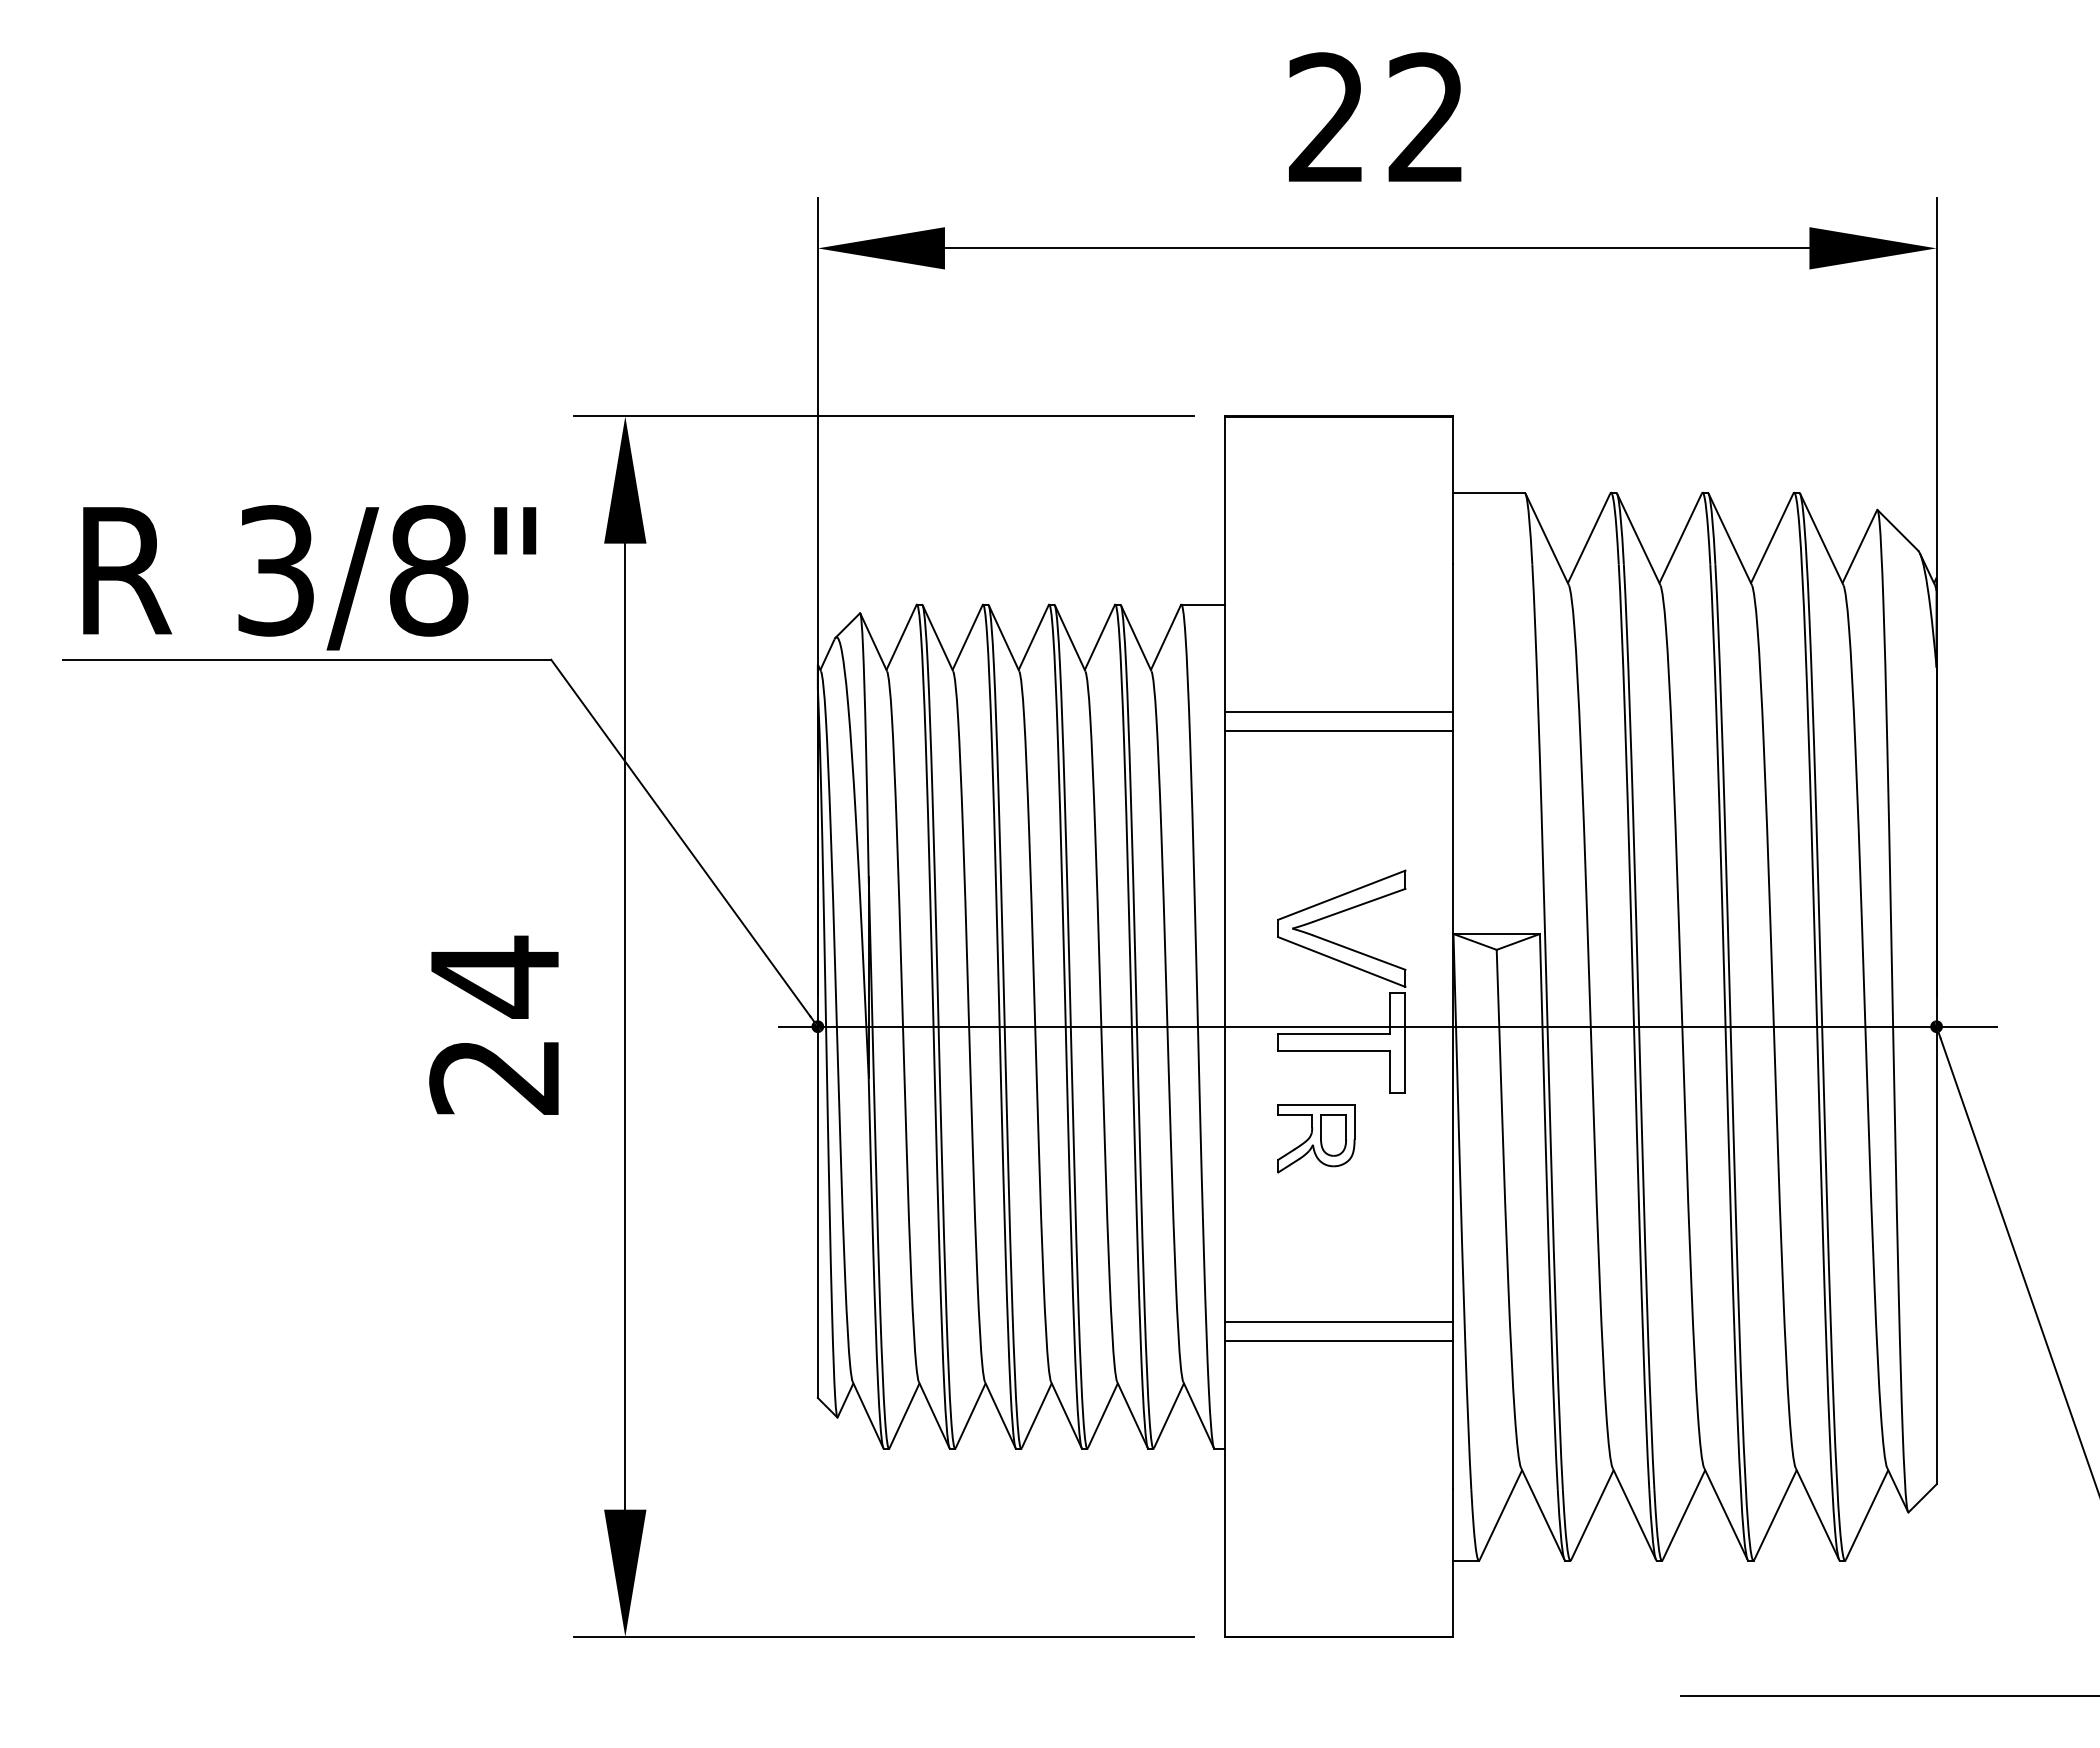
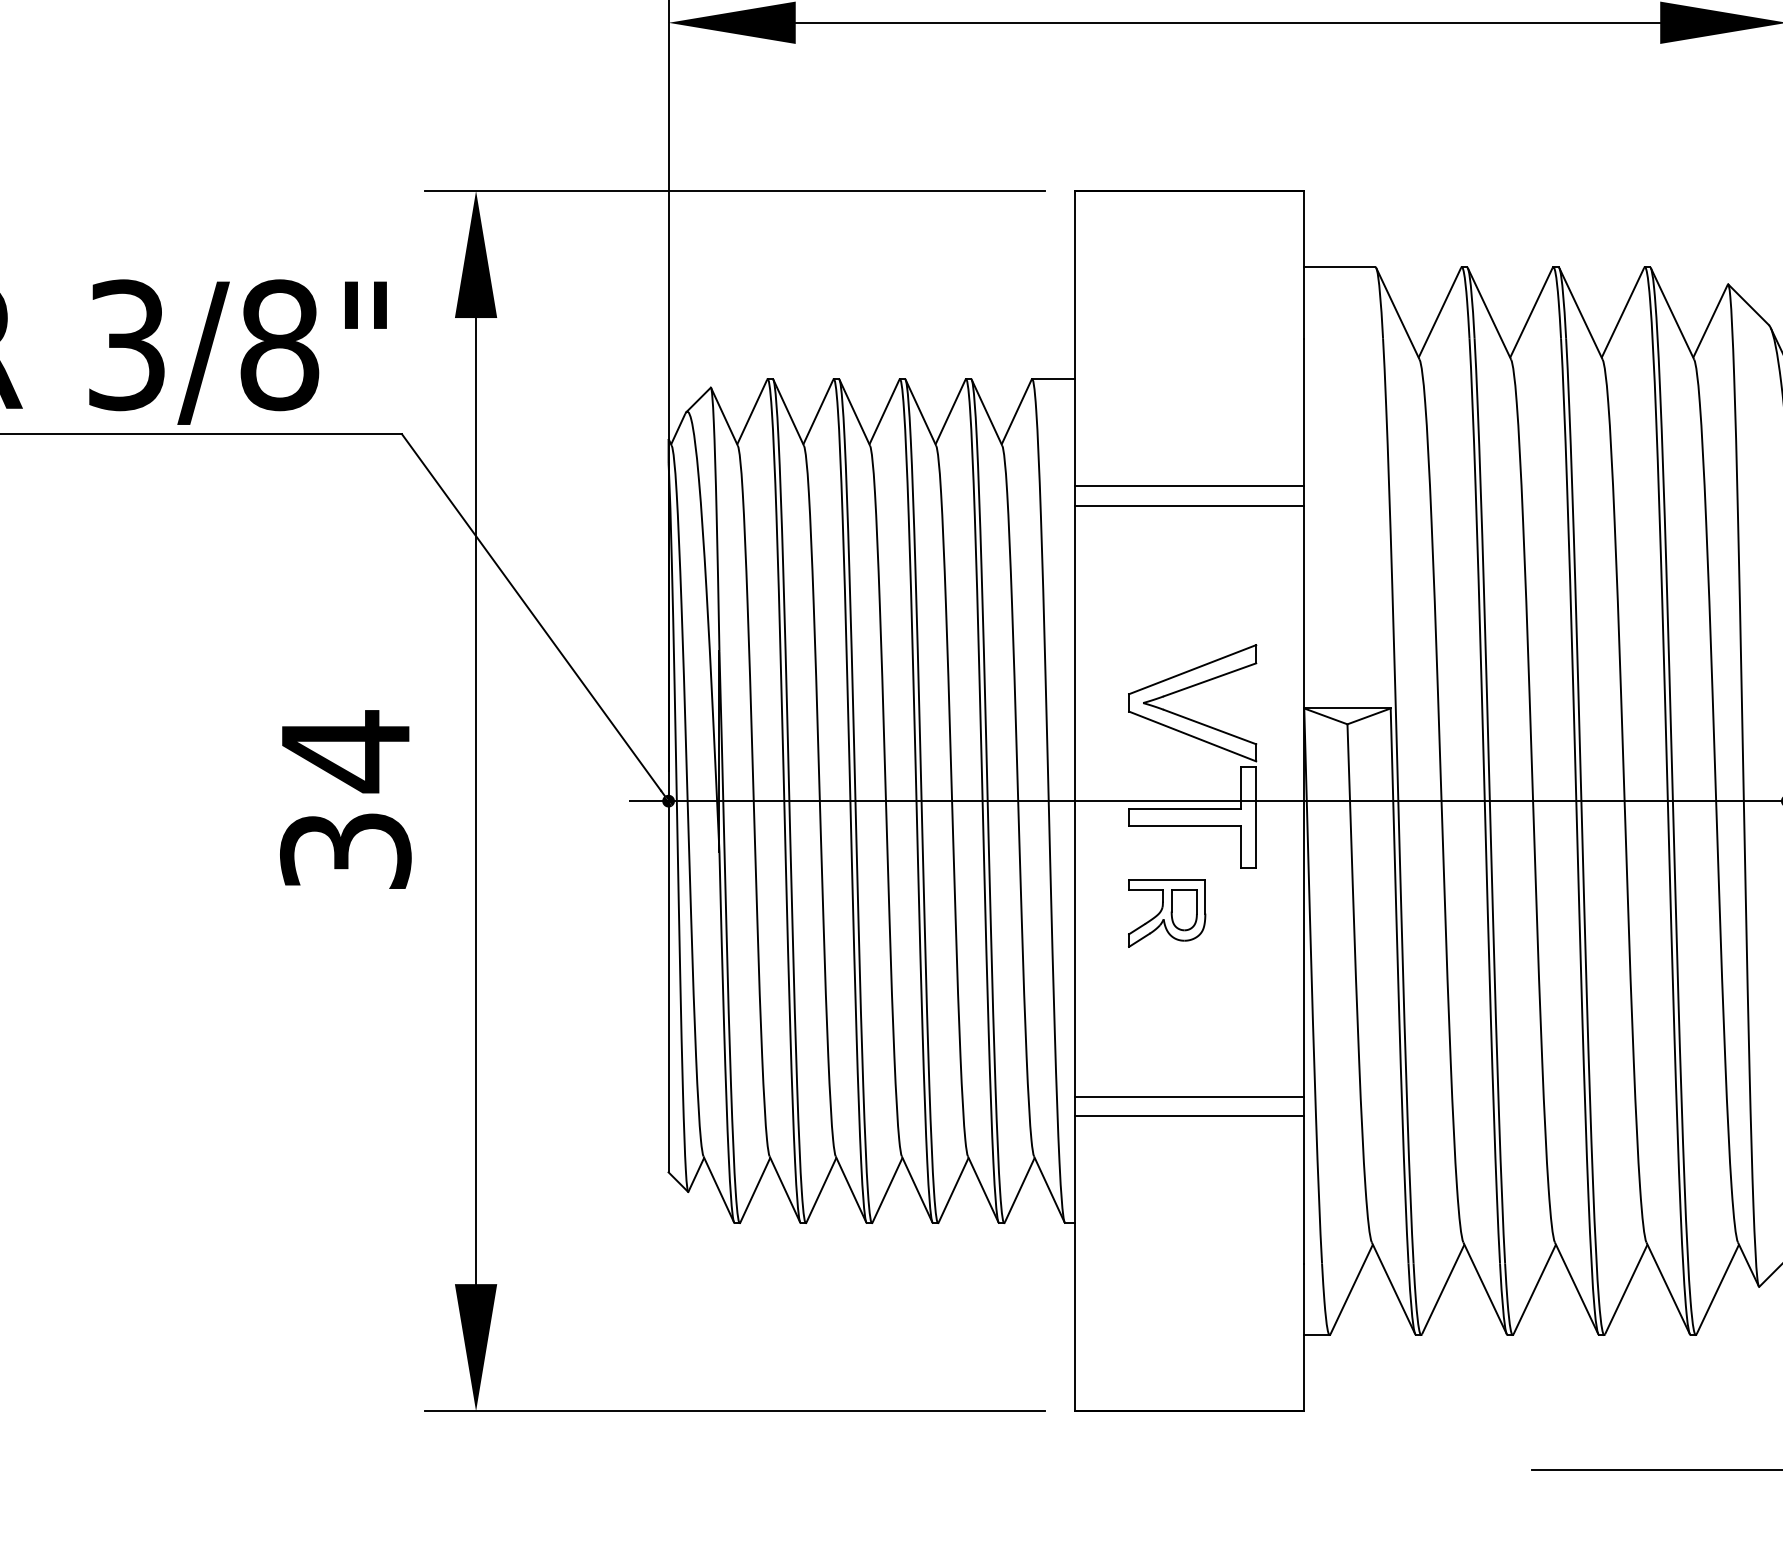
text: (494, 1076) -> (345, 850), 24 -> 34

